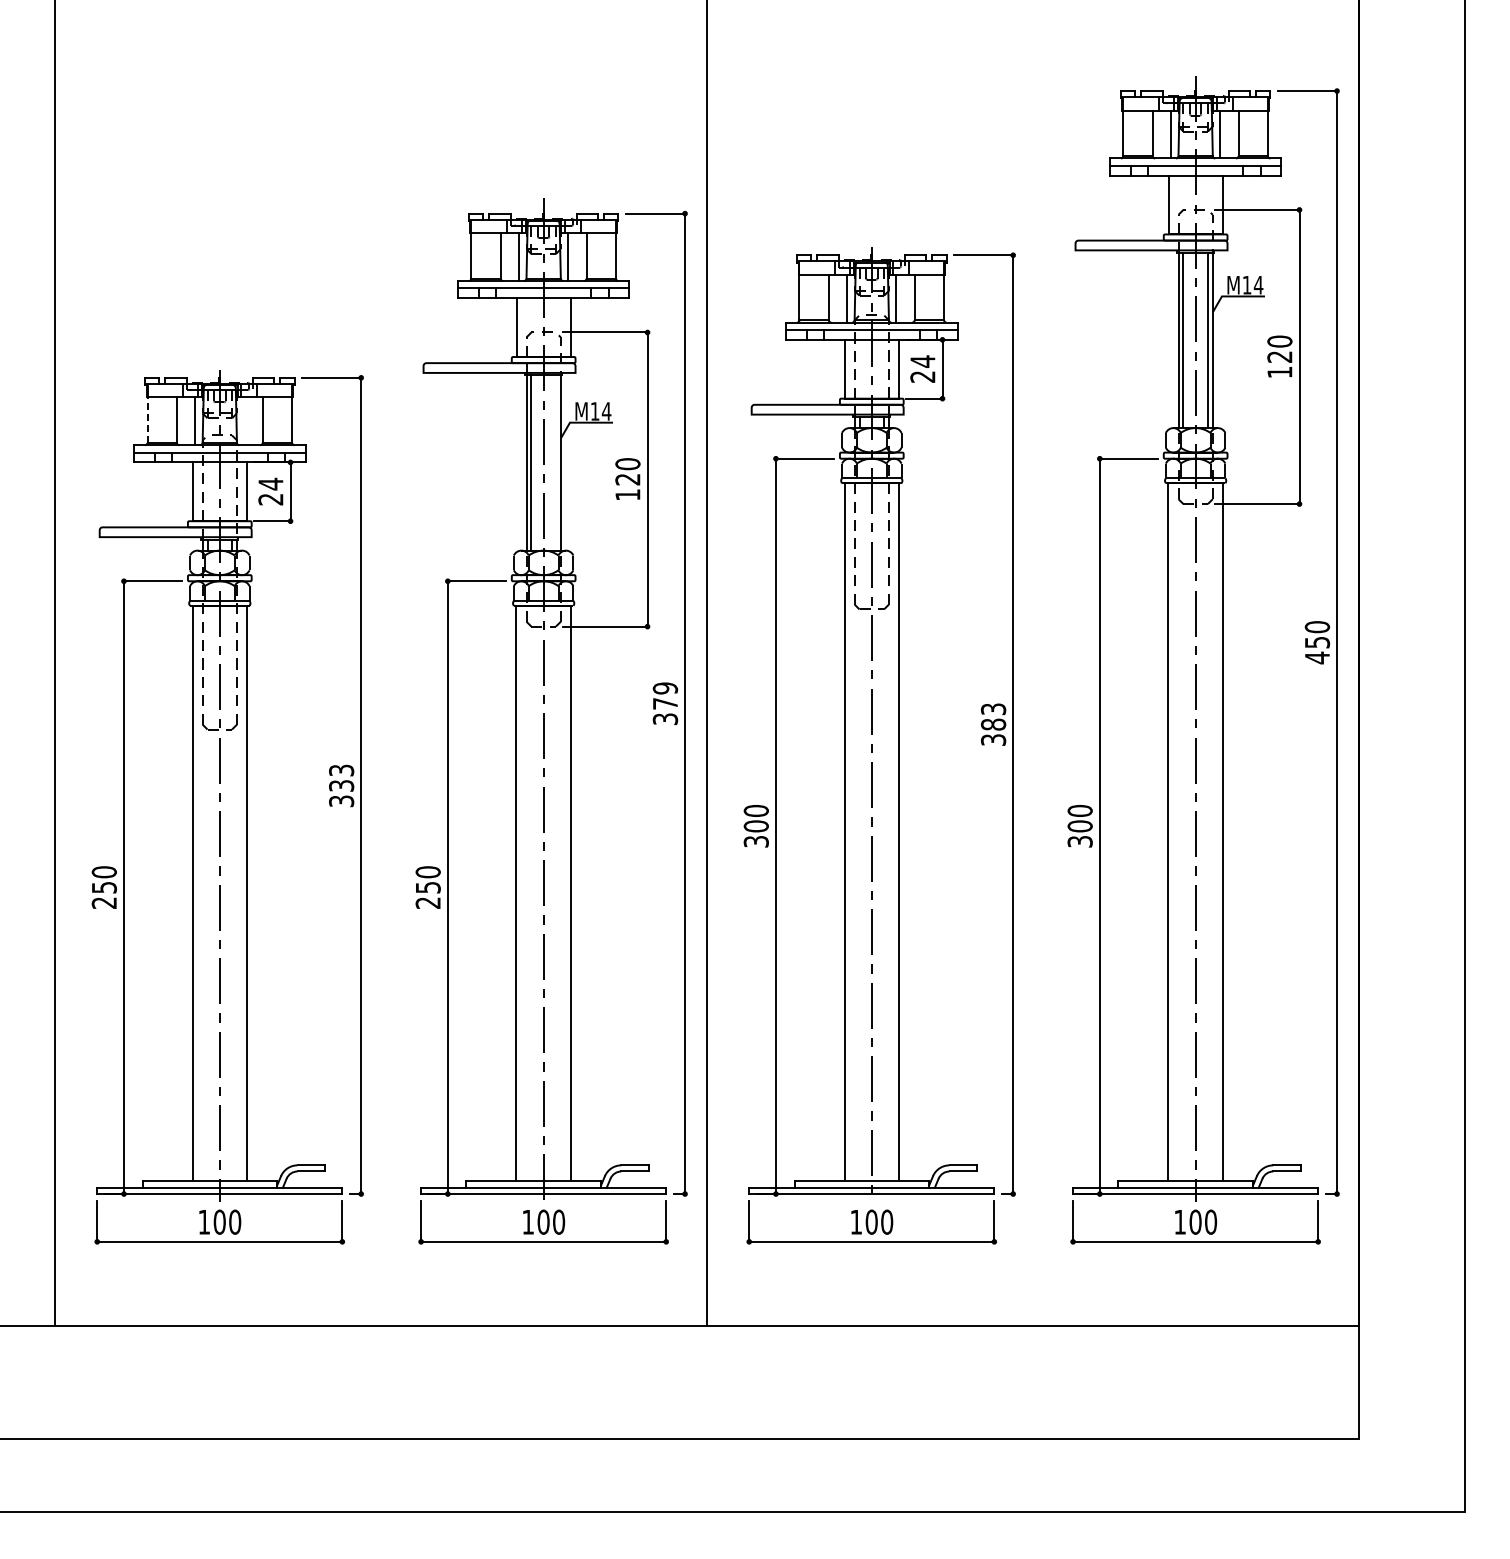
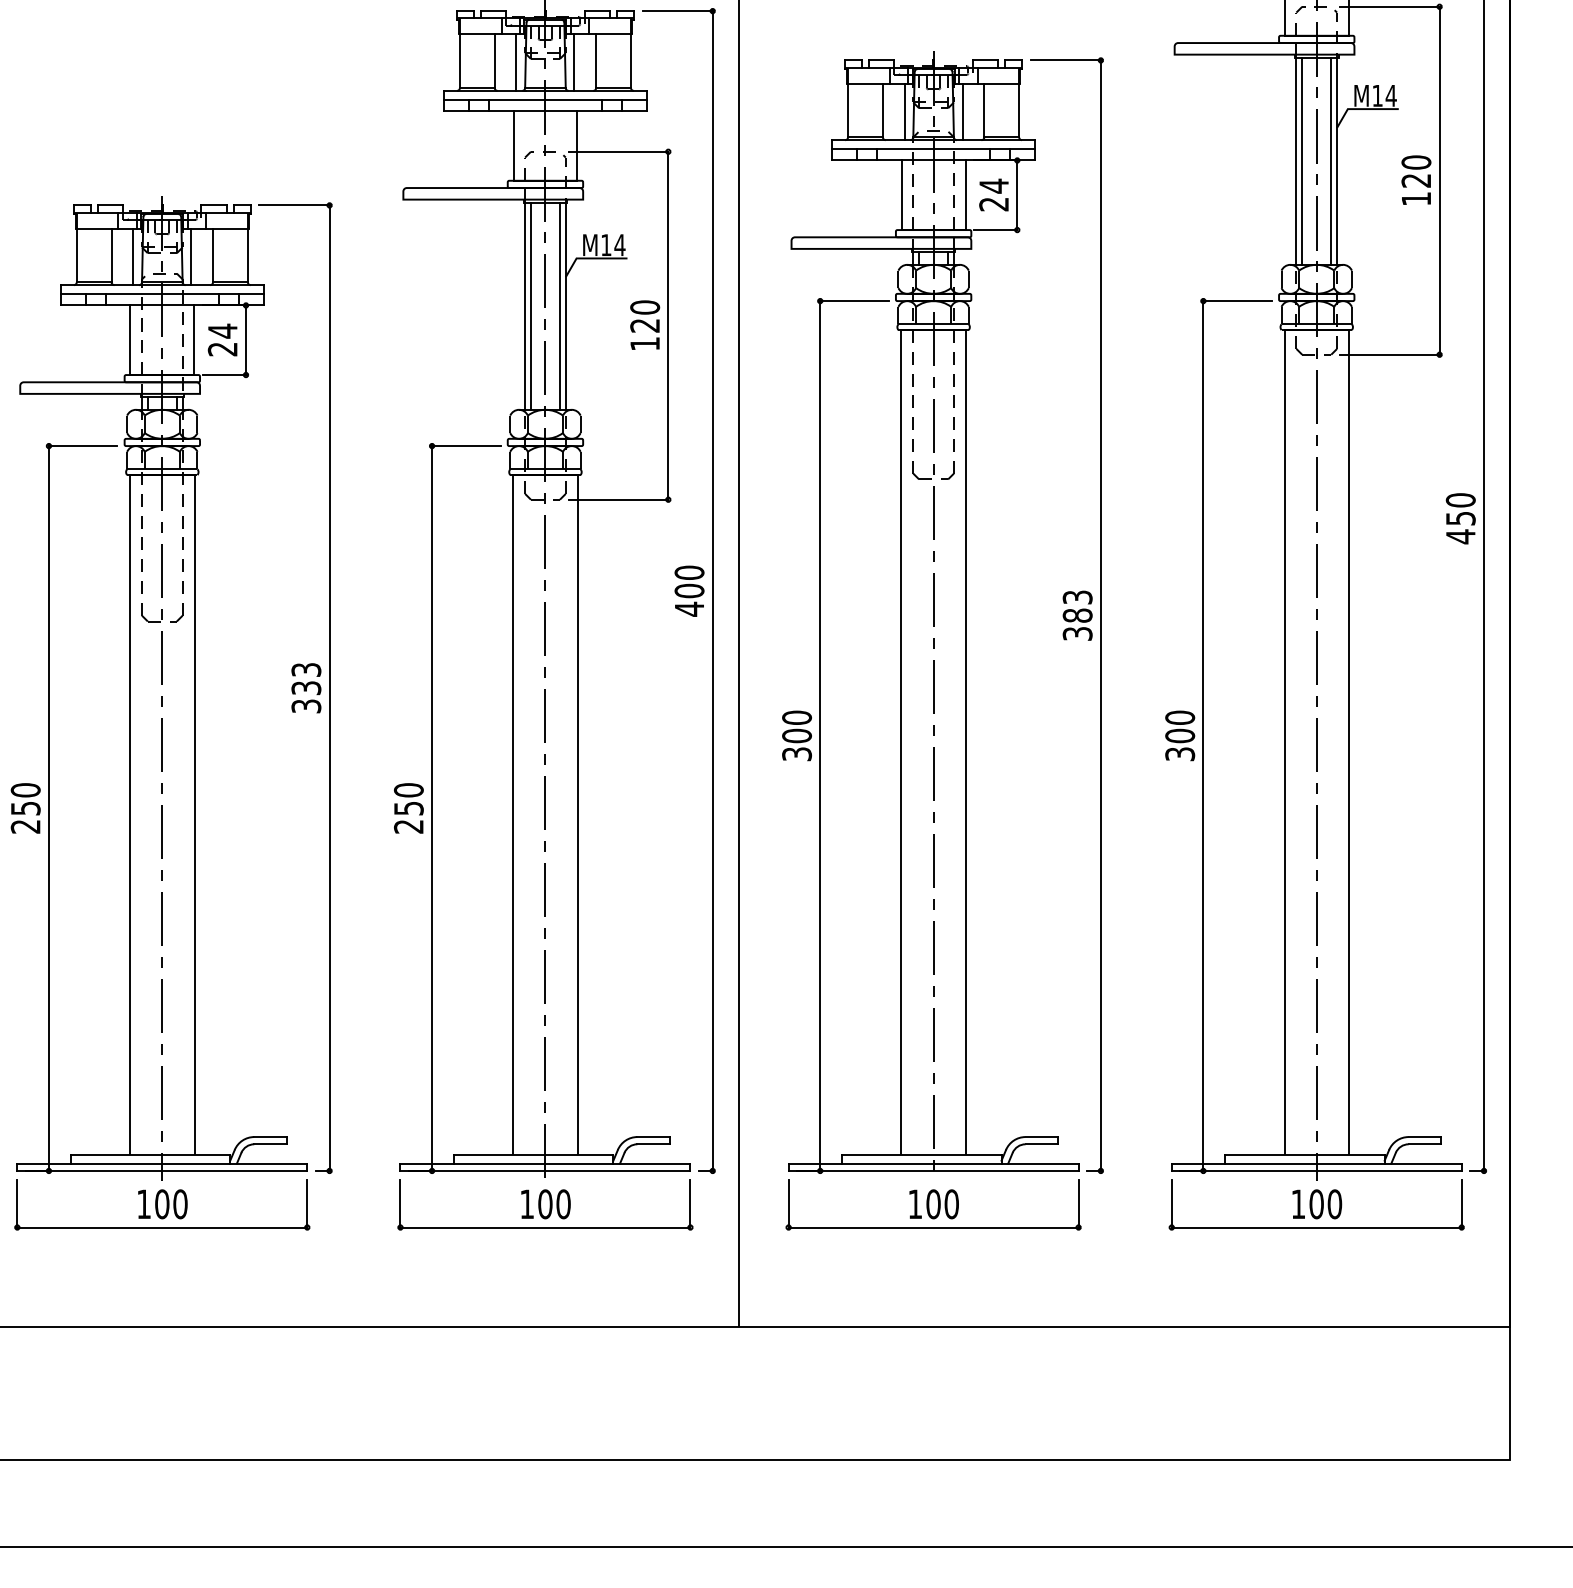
line: (147, 420) -> (76, 255), dashed -> solid
line: (244, 421) -> (191, 257), added
line: (555, 462) -> (559, 305), added
text: (665, 703) -> (689, 590), 379 -> 400

